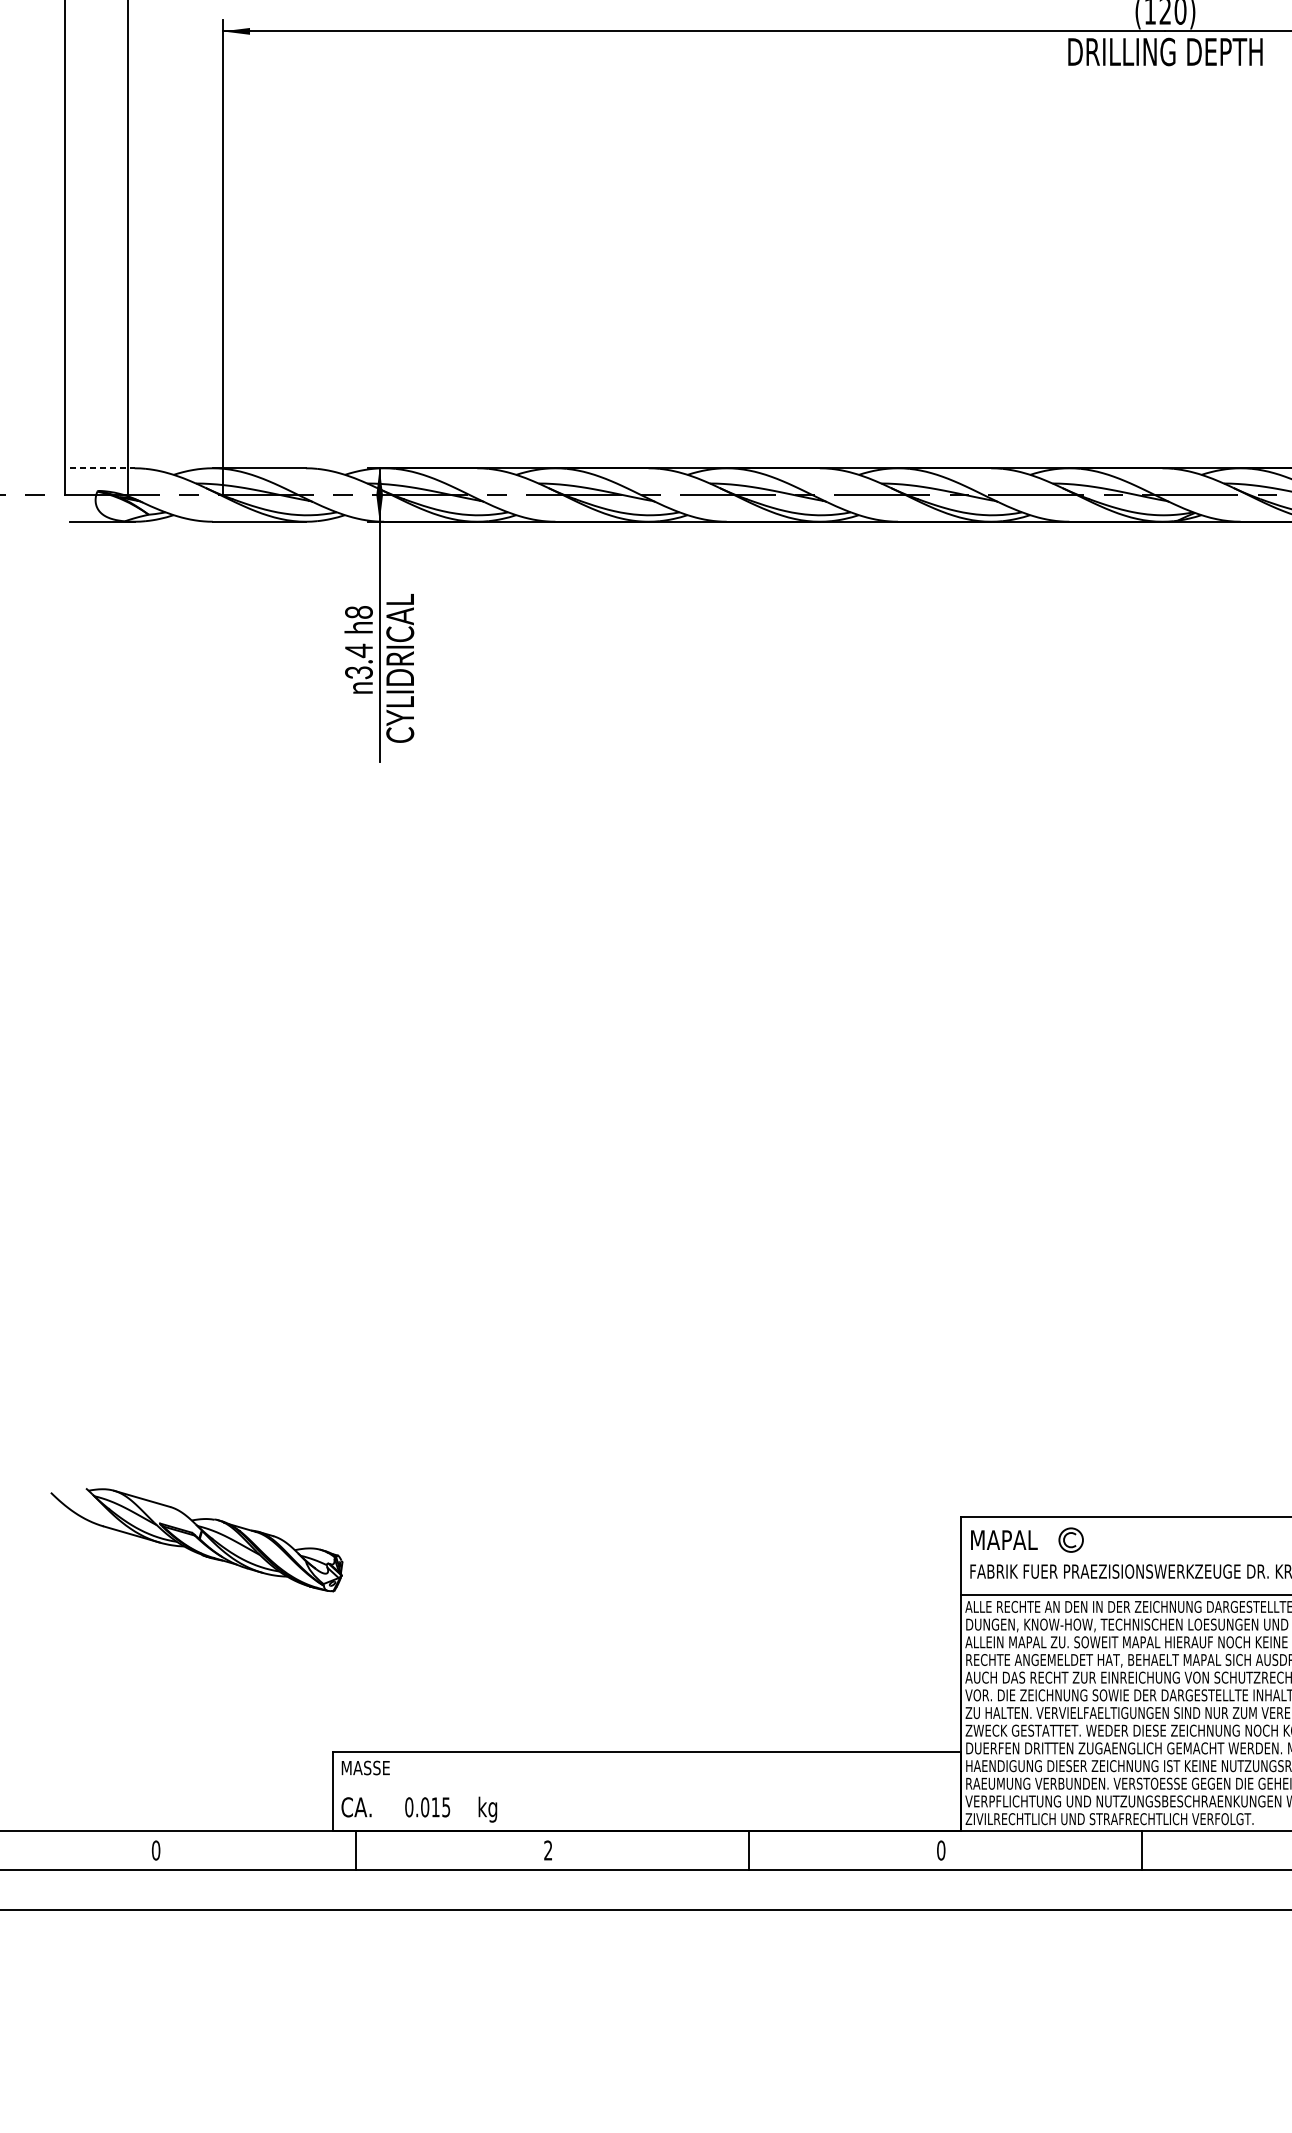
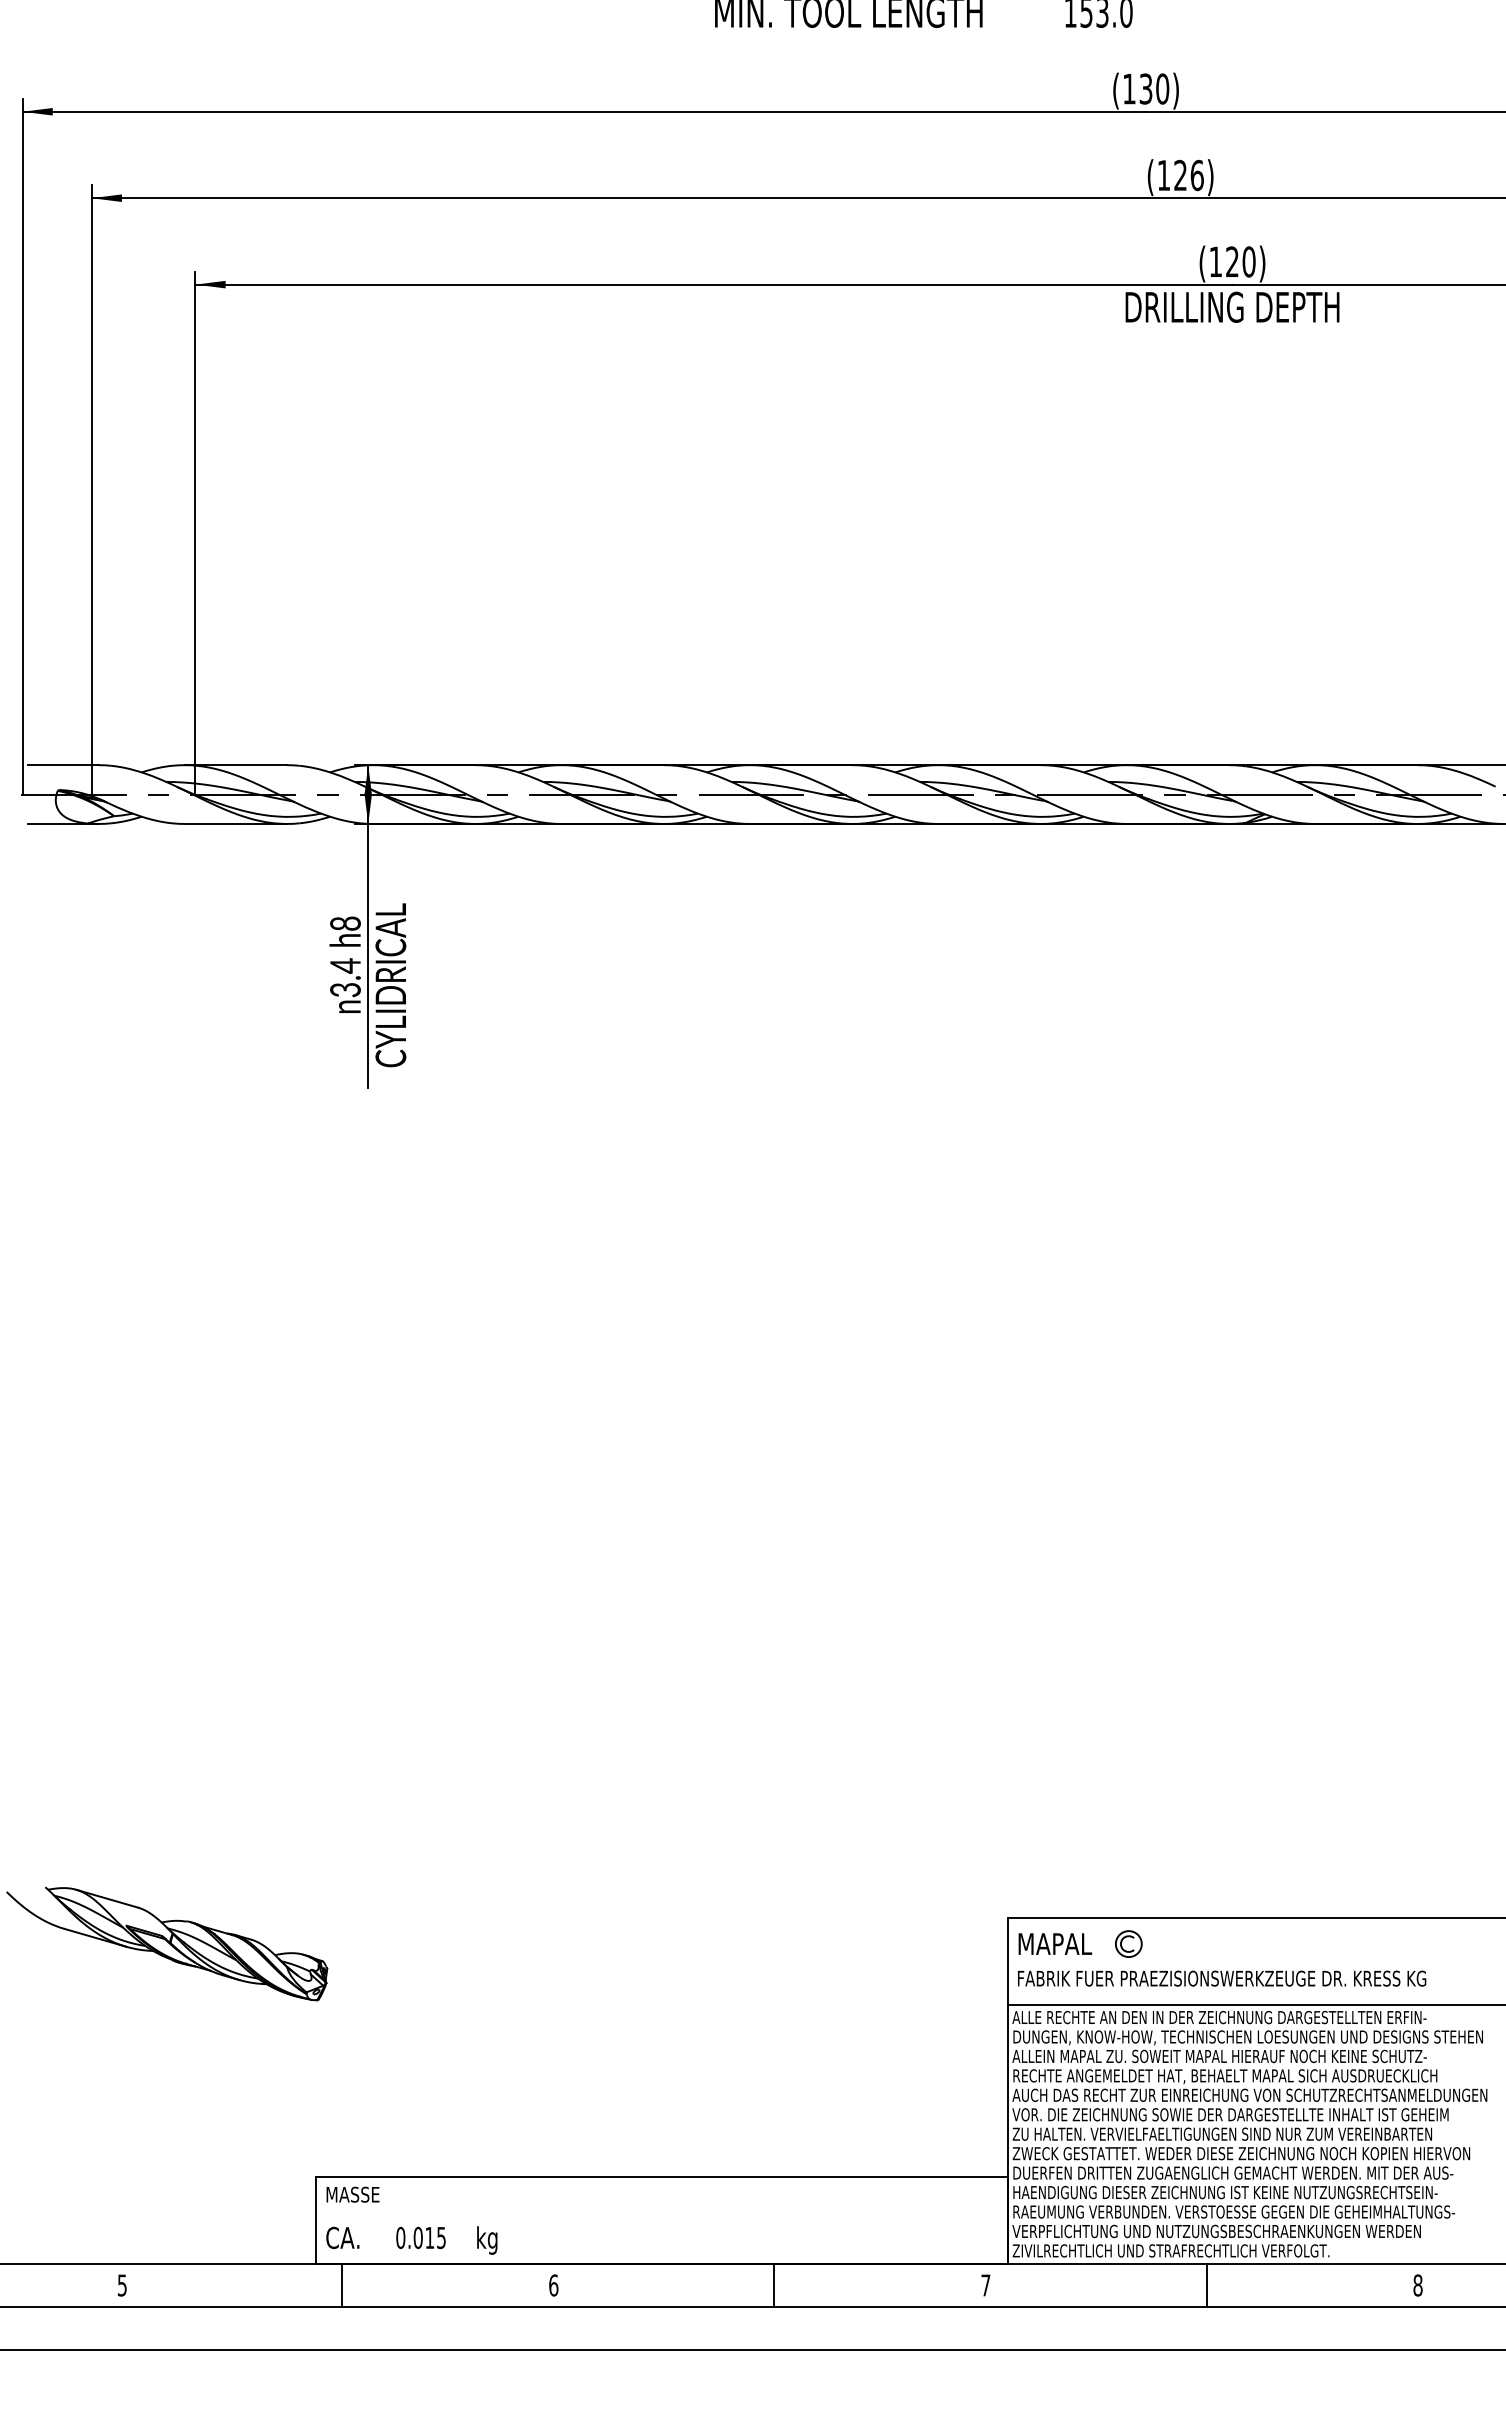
line: (102, 468) -> (63, 765), dashed -> solid
text: (156, 1850) -> (122, 2285), 0 -> 5
text: (548, 1850) -> (553, 2285), 2 -> 6
text: (940, 1850) -> (985, 2285), 0 -> 7

